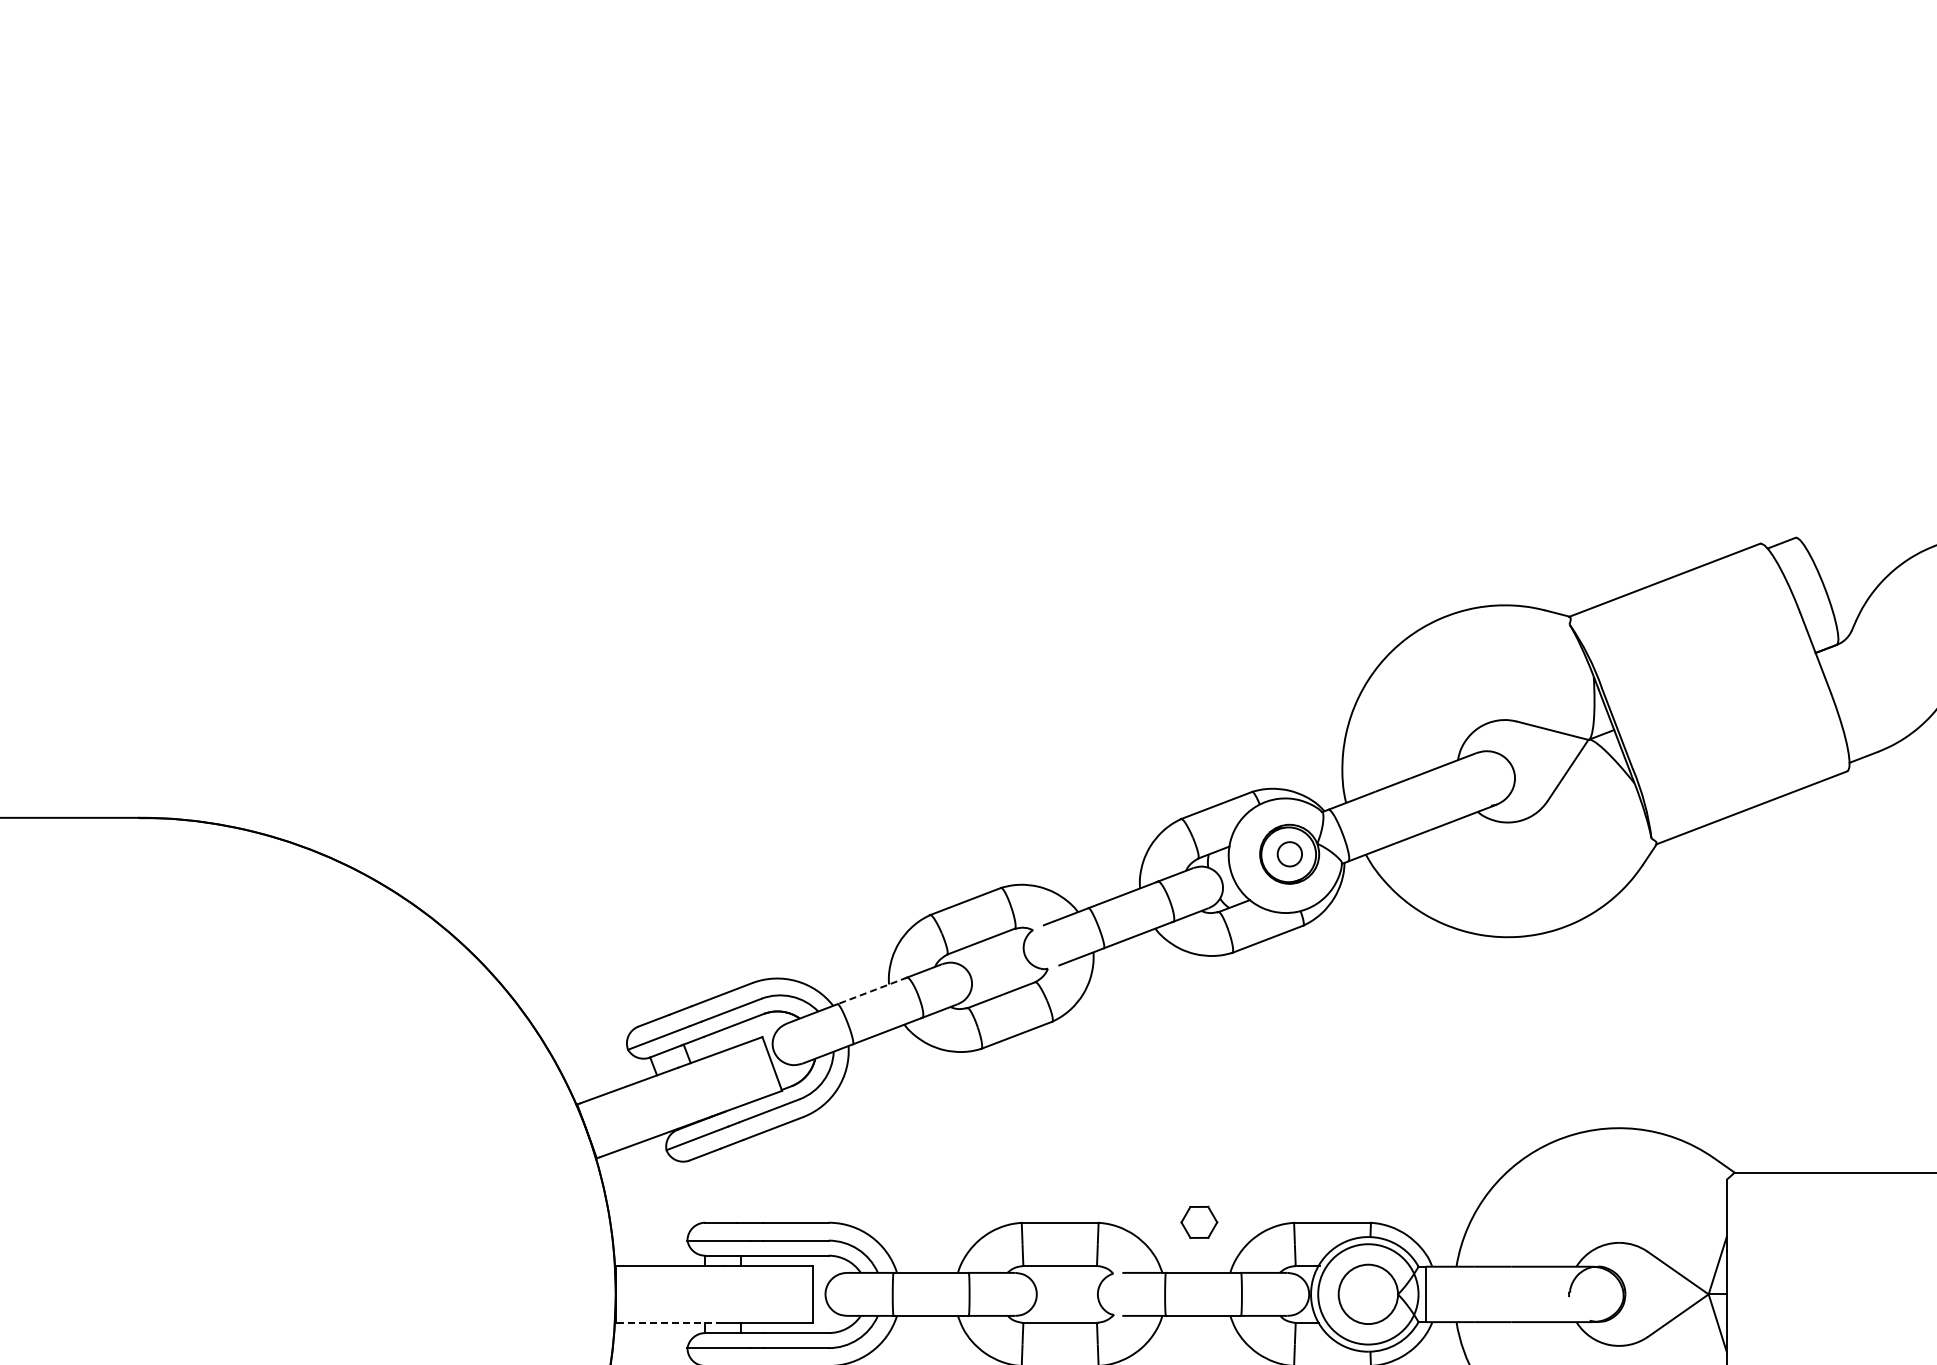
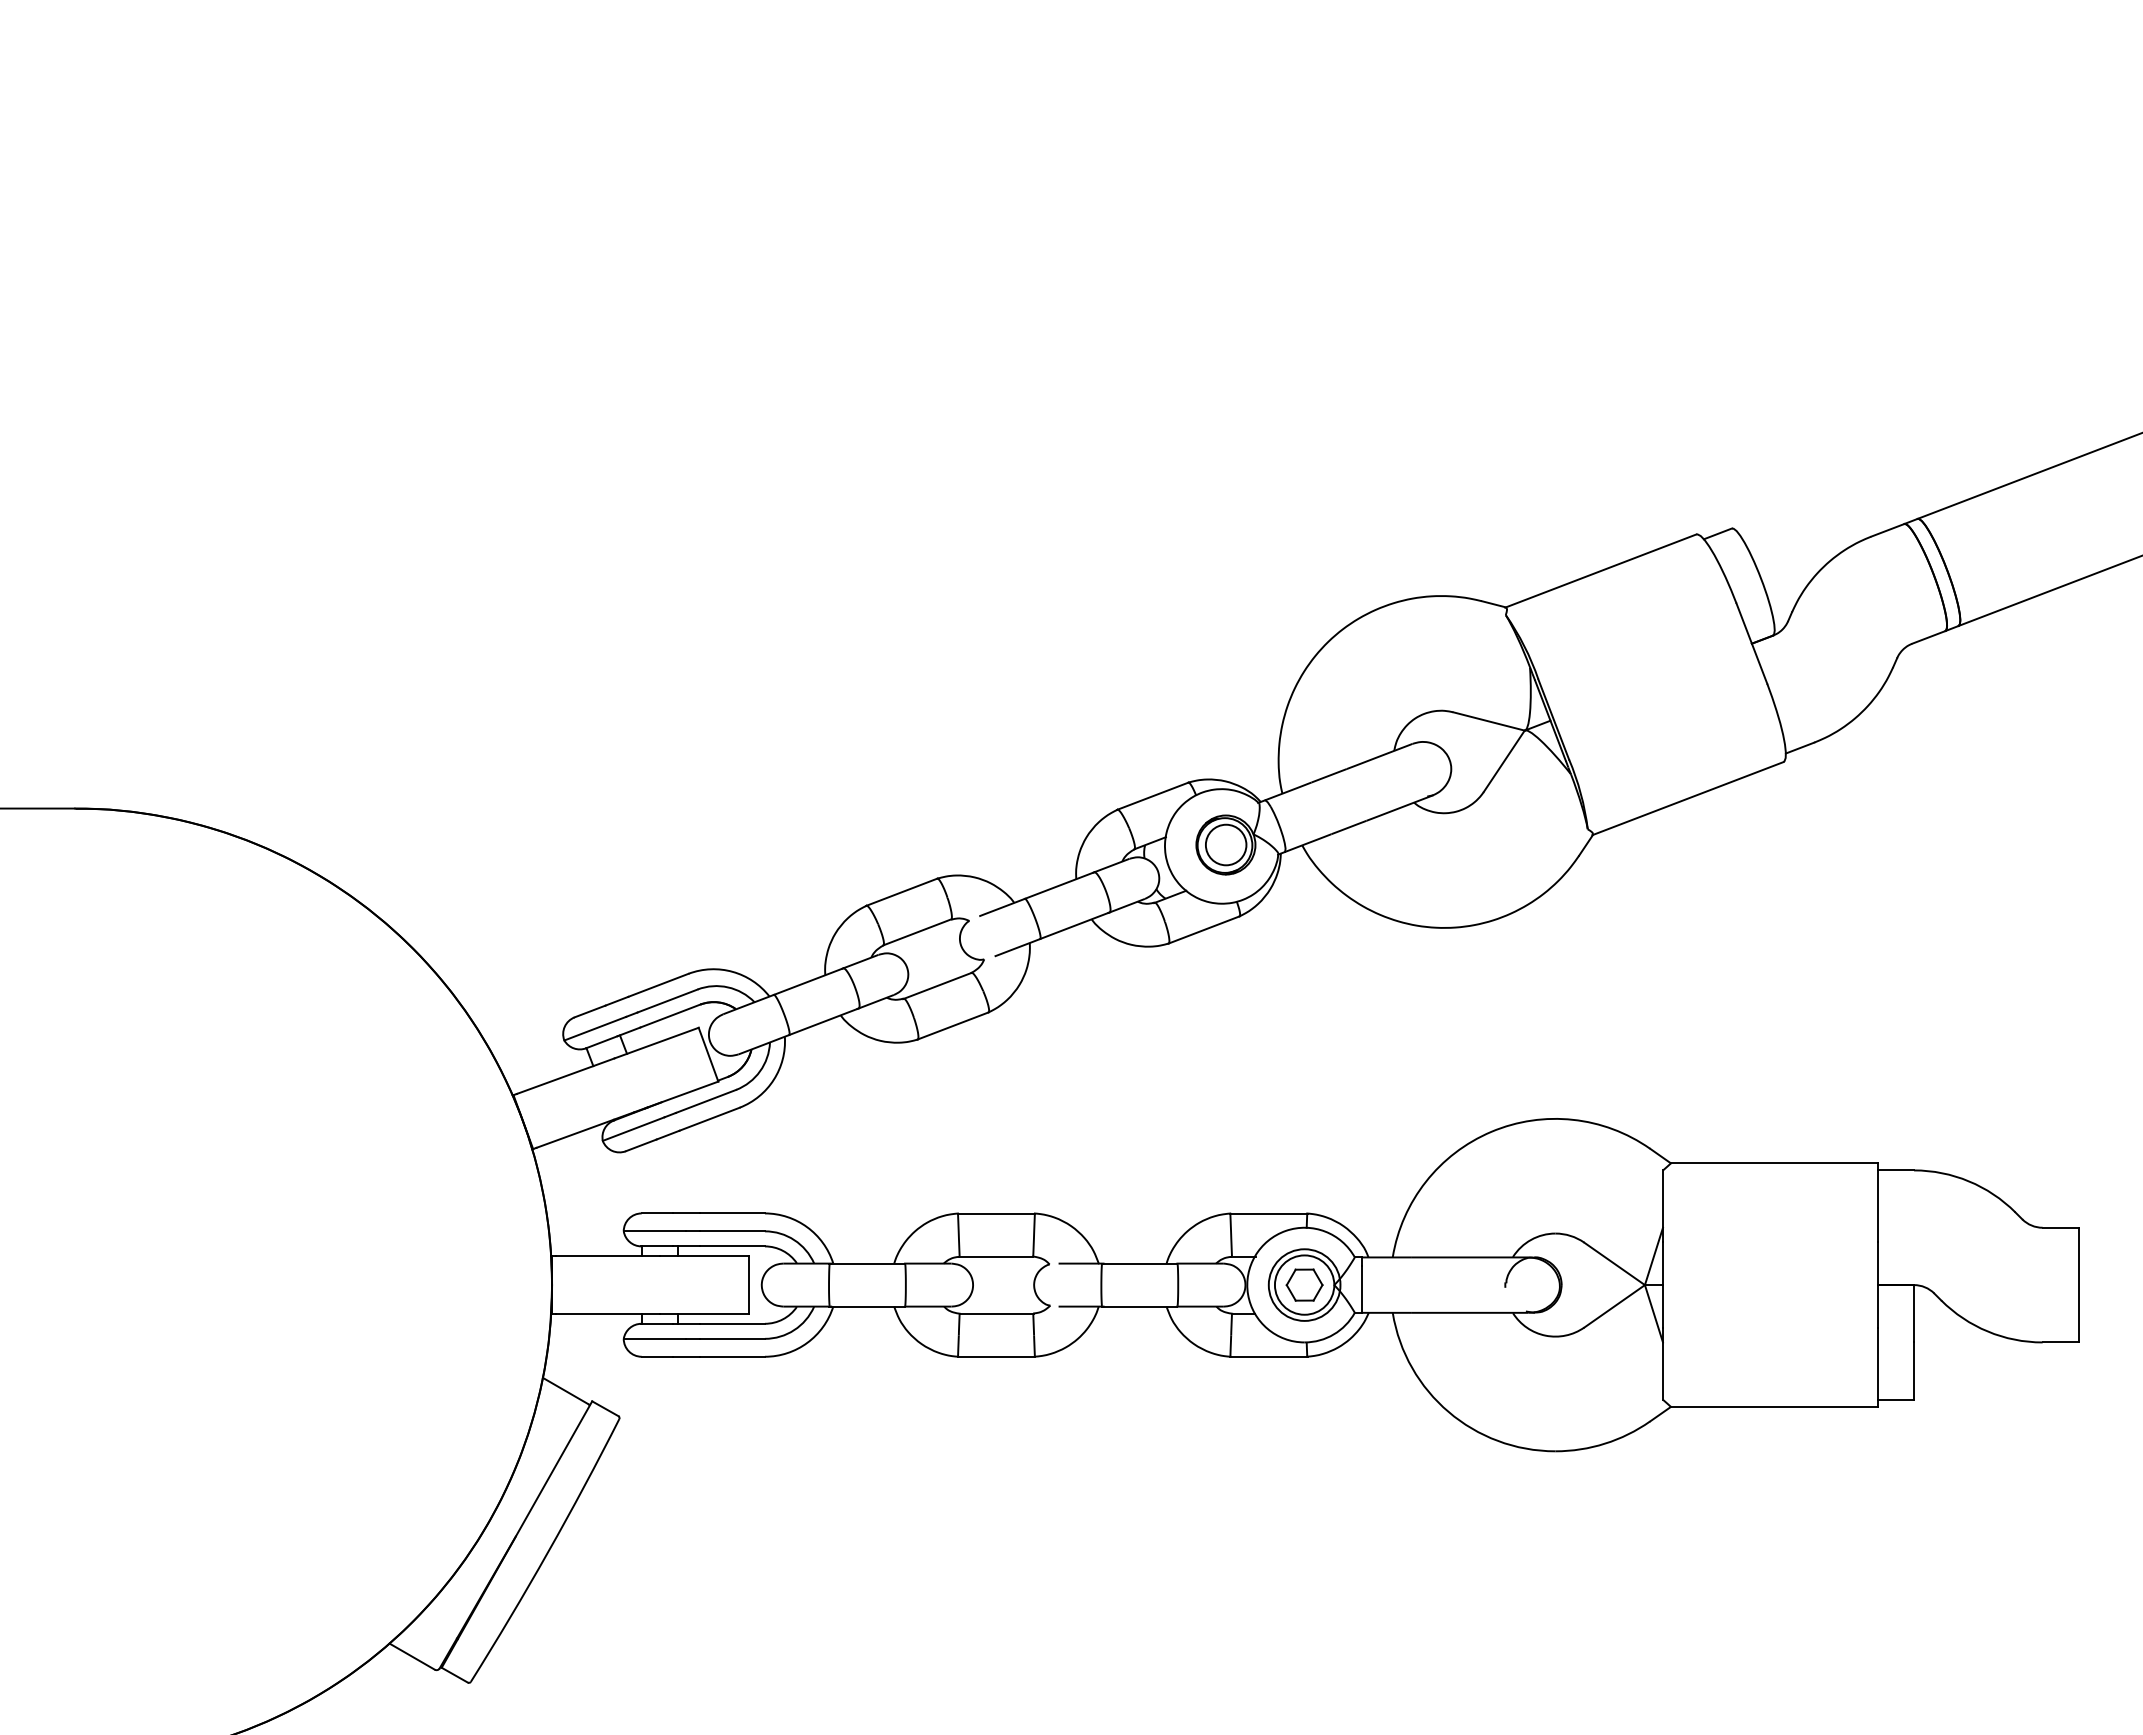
circle: (1289, 853) -> (1225, 844), size x1.67
line: (872, 990) -> (808, 981), dashed -> solid
part: (1199, 1221) -> (1304, 1284), moved
circle: (1368, 1293) -> (1304, 1284), size x0.71
line: (671, 1322) -> (607, 1313), dashed -> solid

